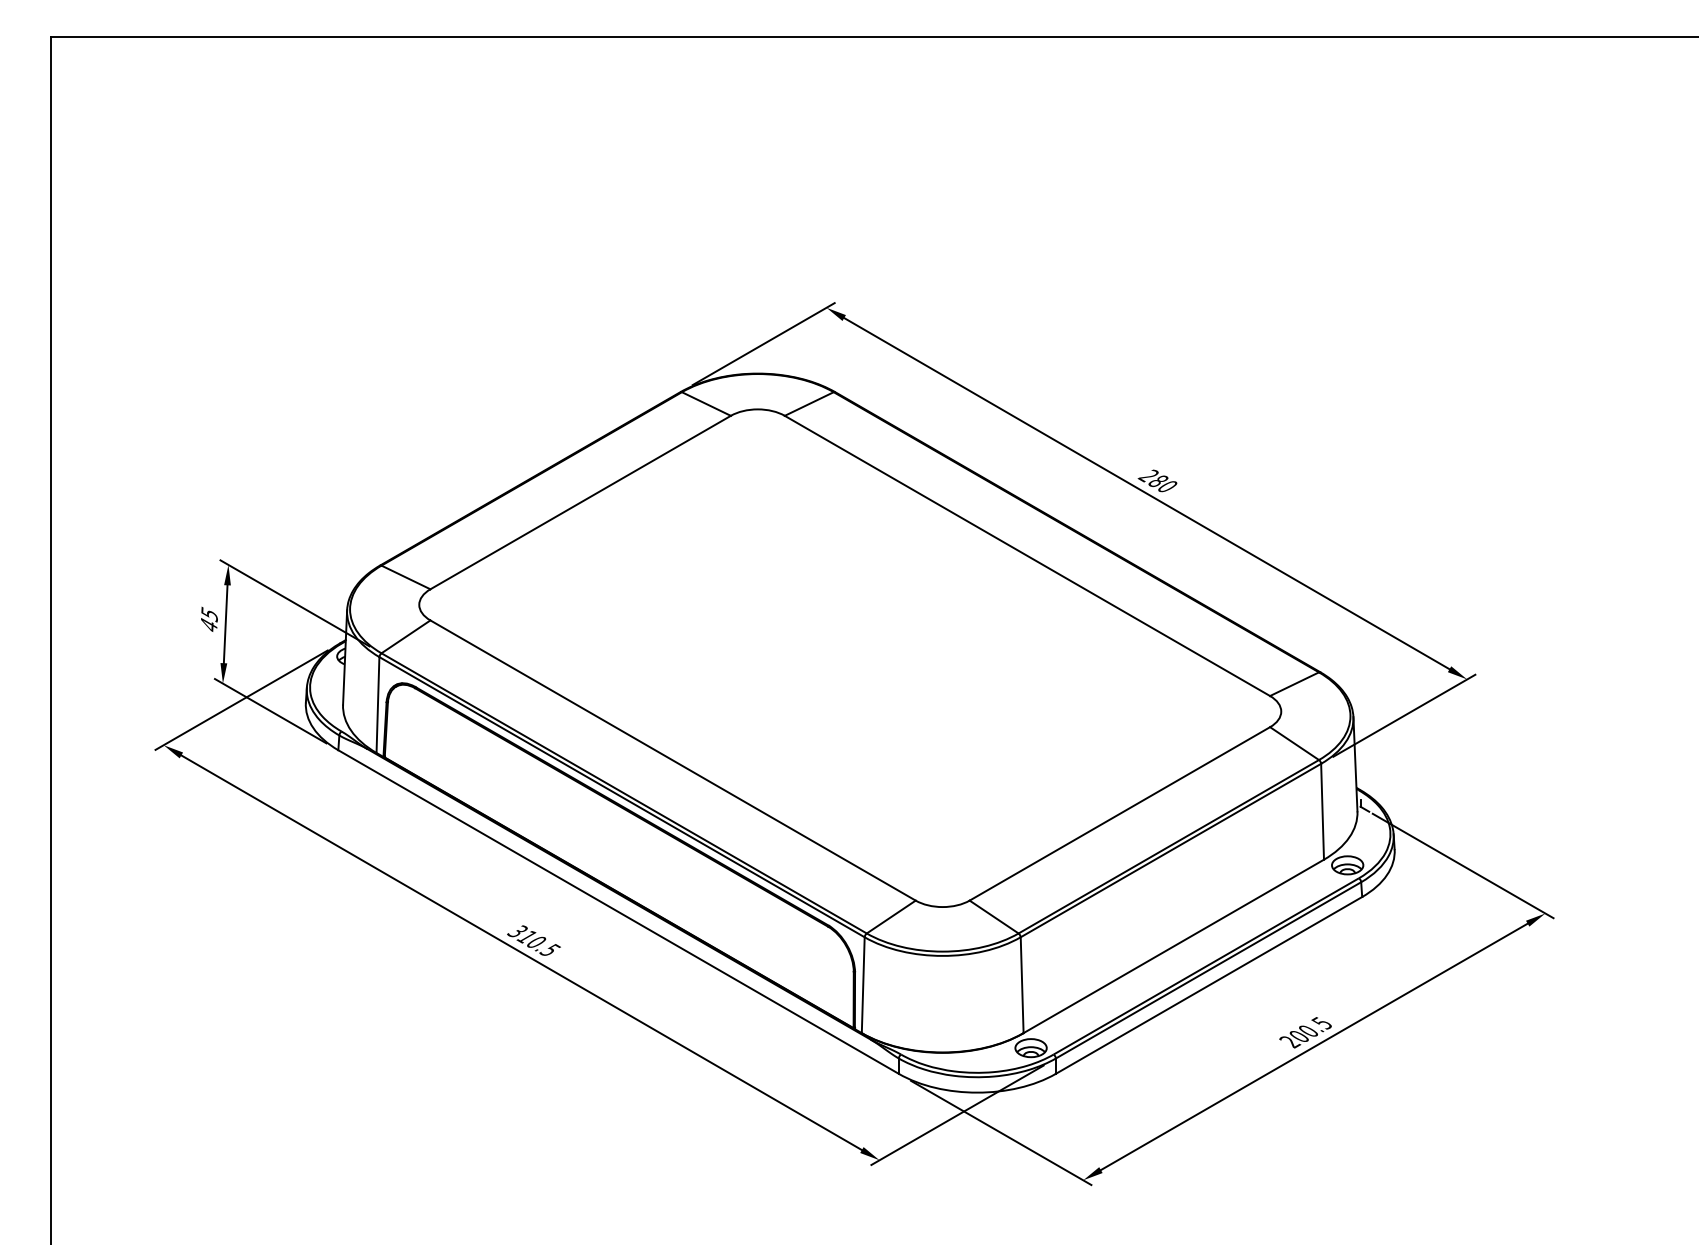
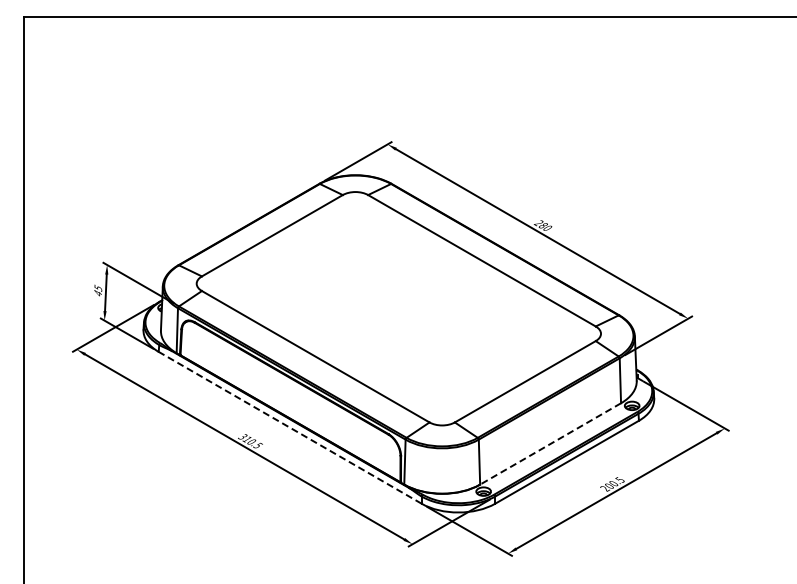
line: (619, 911) -> (290, 427), solid -> dashed
line: (1173, 947) -> (550, 444), solid -> dashed

